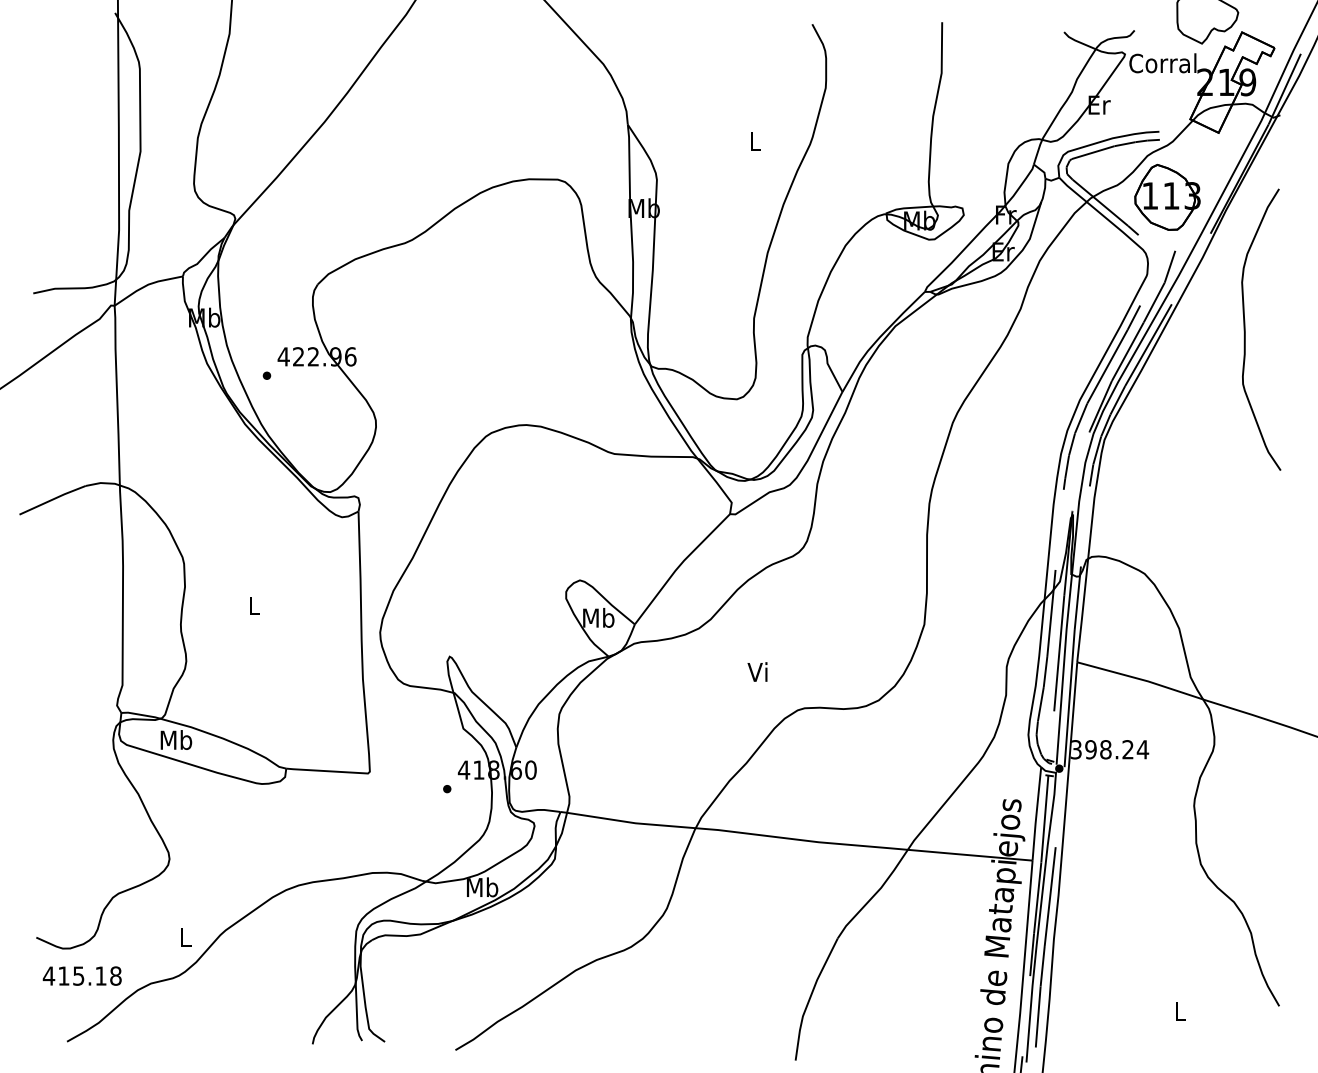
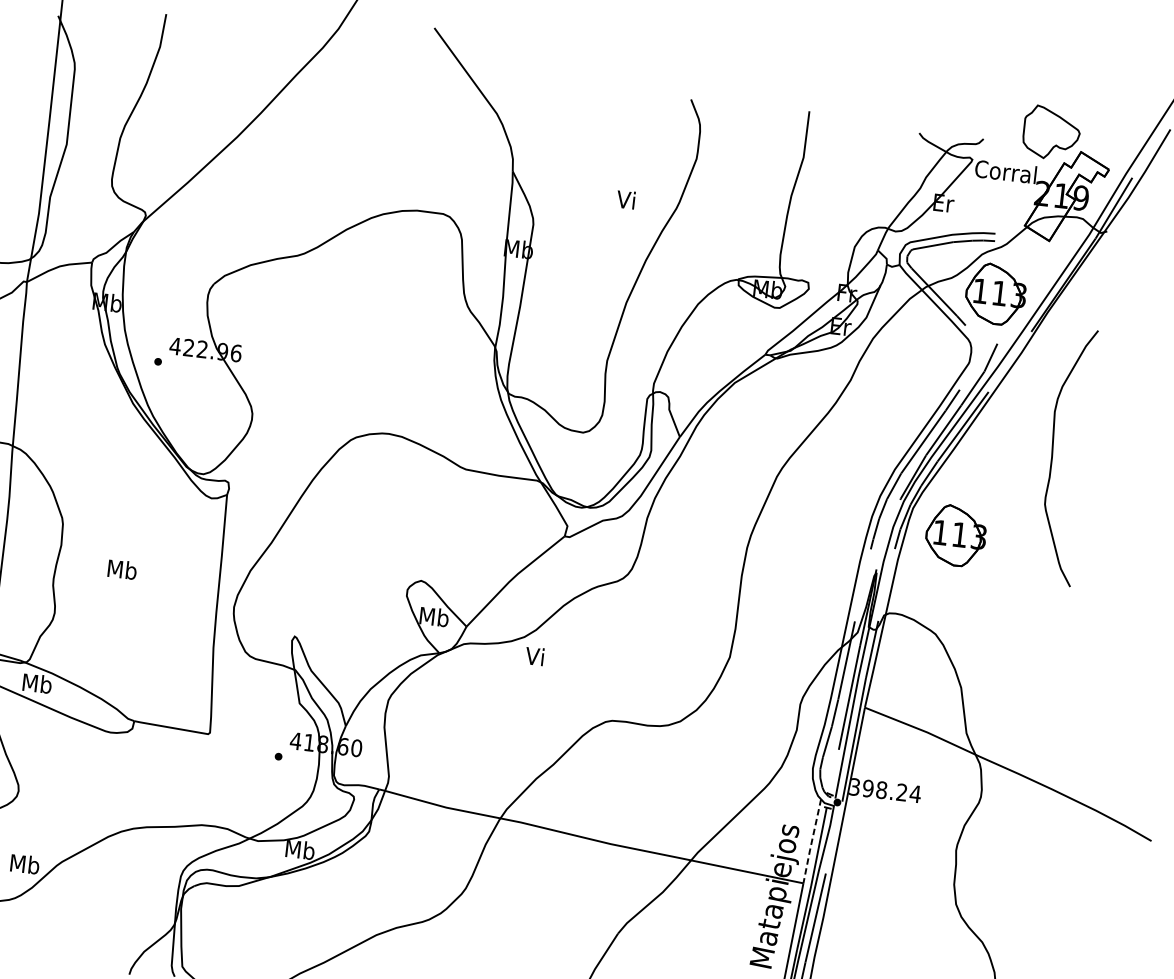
text: (754, 140) -> (626, 199), L -> Vi
curve: (1245, 329) -> (1052, 454), moved
part: (1154, 464) -> (956, 535), added
text: (254, 605) -> (122, 569), L -> Mb
text: (757, 671) -> (534, 655), moved
line: (1036, 814) -> (811, 841), solid -> dashed
text: (185, 937) -> (24, 864), L -> Mb

